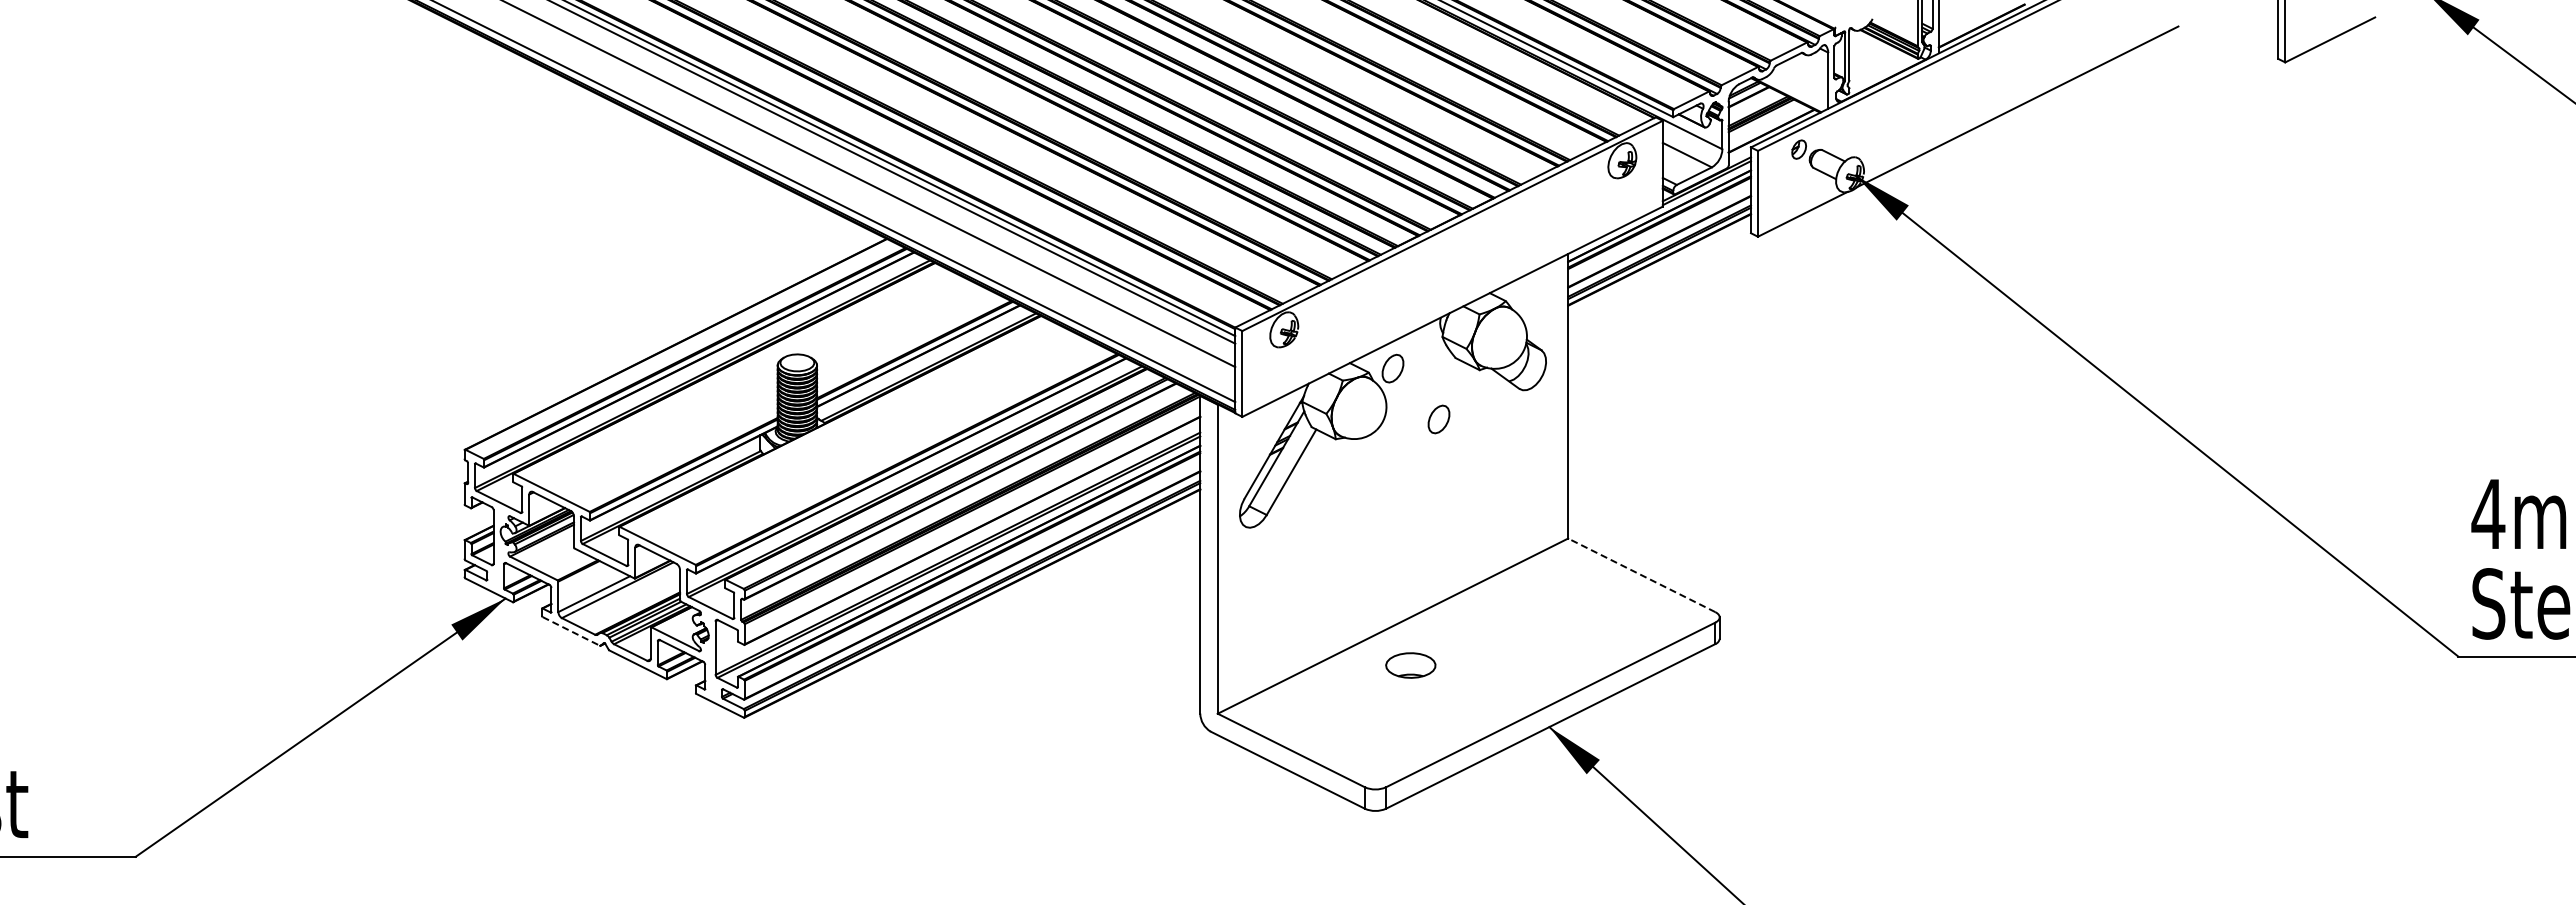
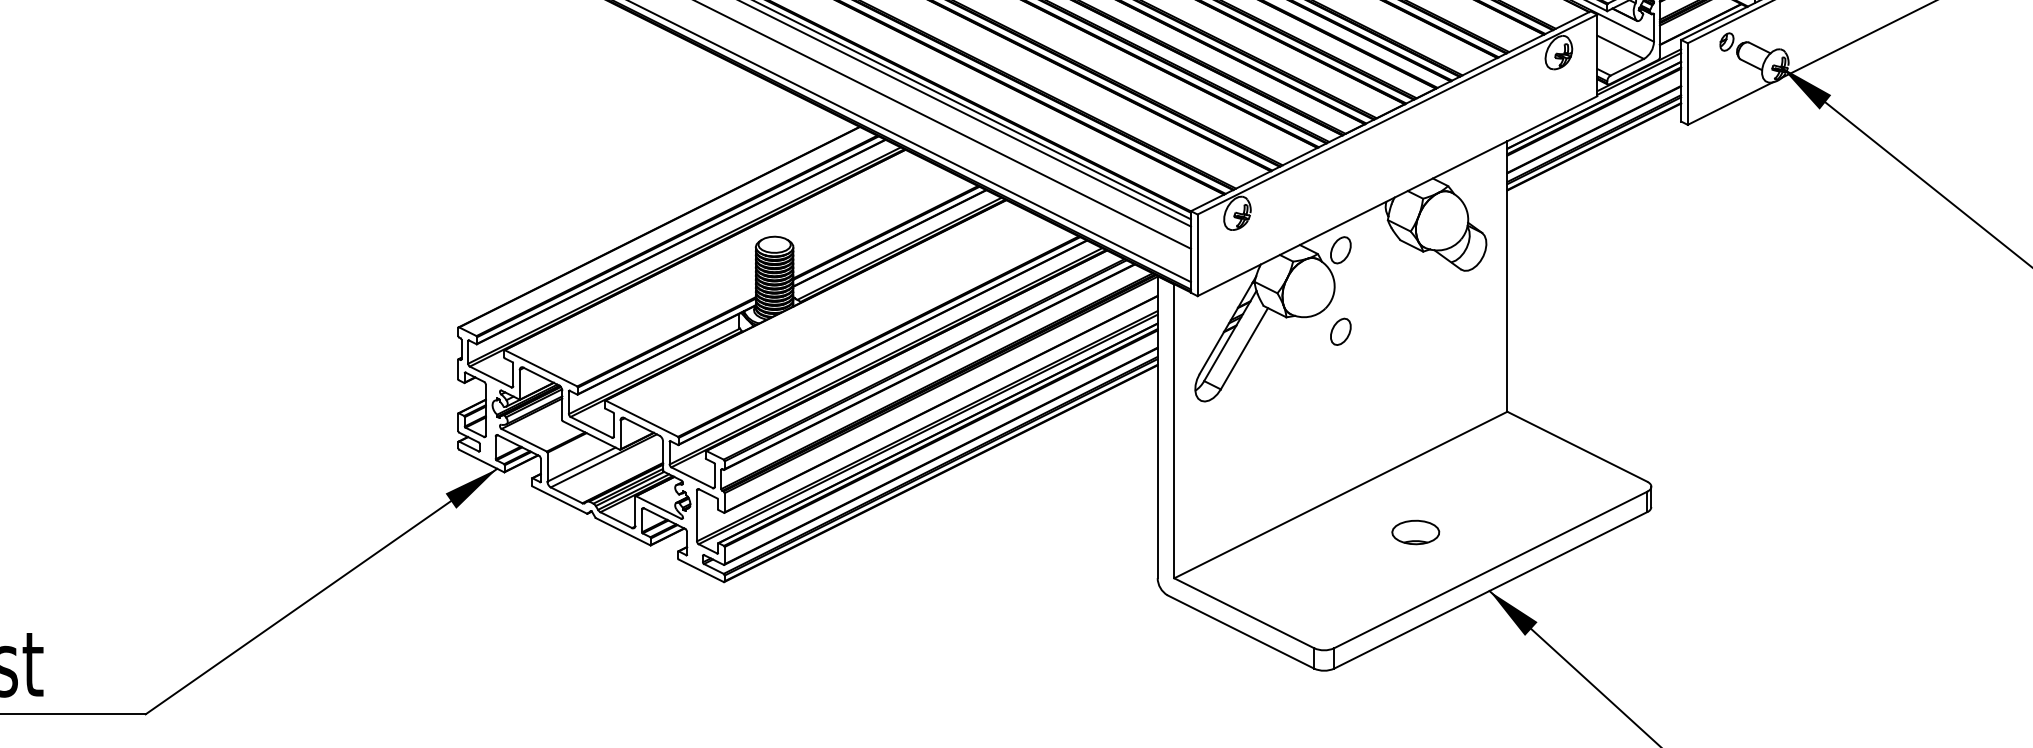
part: (1438, 419) -> (1340, 331), moved
line: (1641, 575) -> (1577, 446), dashed -> solid
line: (571, 631) -> (559, 500), dashed -> solid
part: (1410, 665) -> (1415, 532), moved

